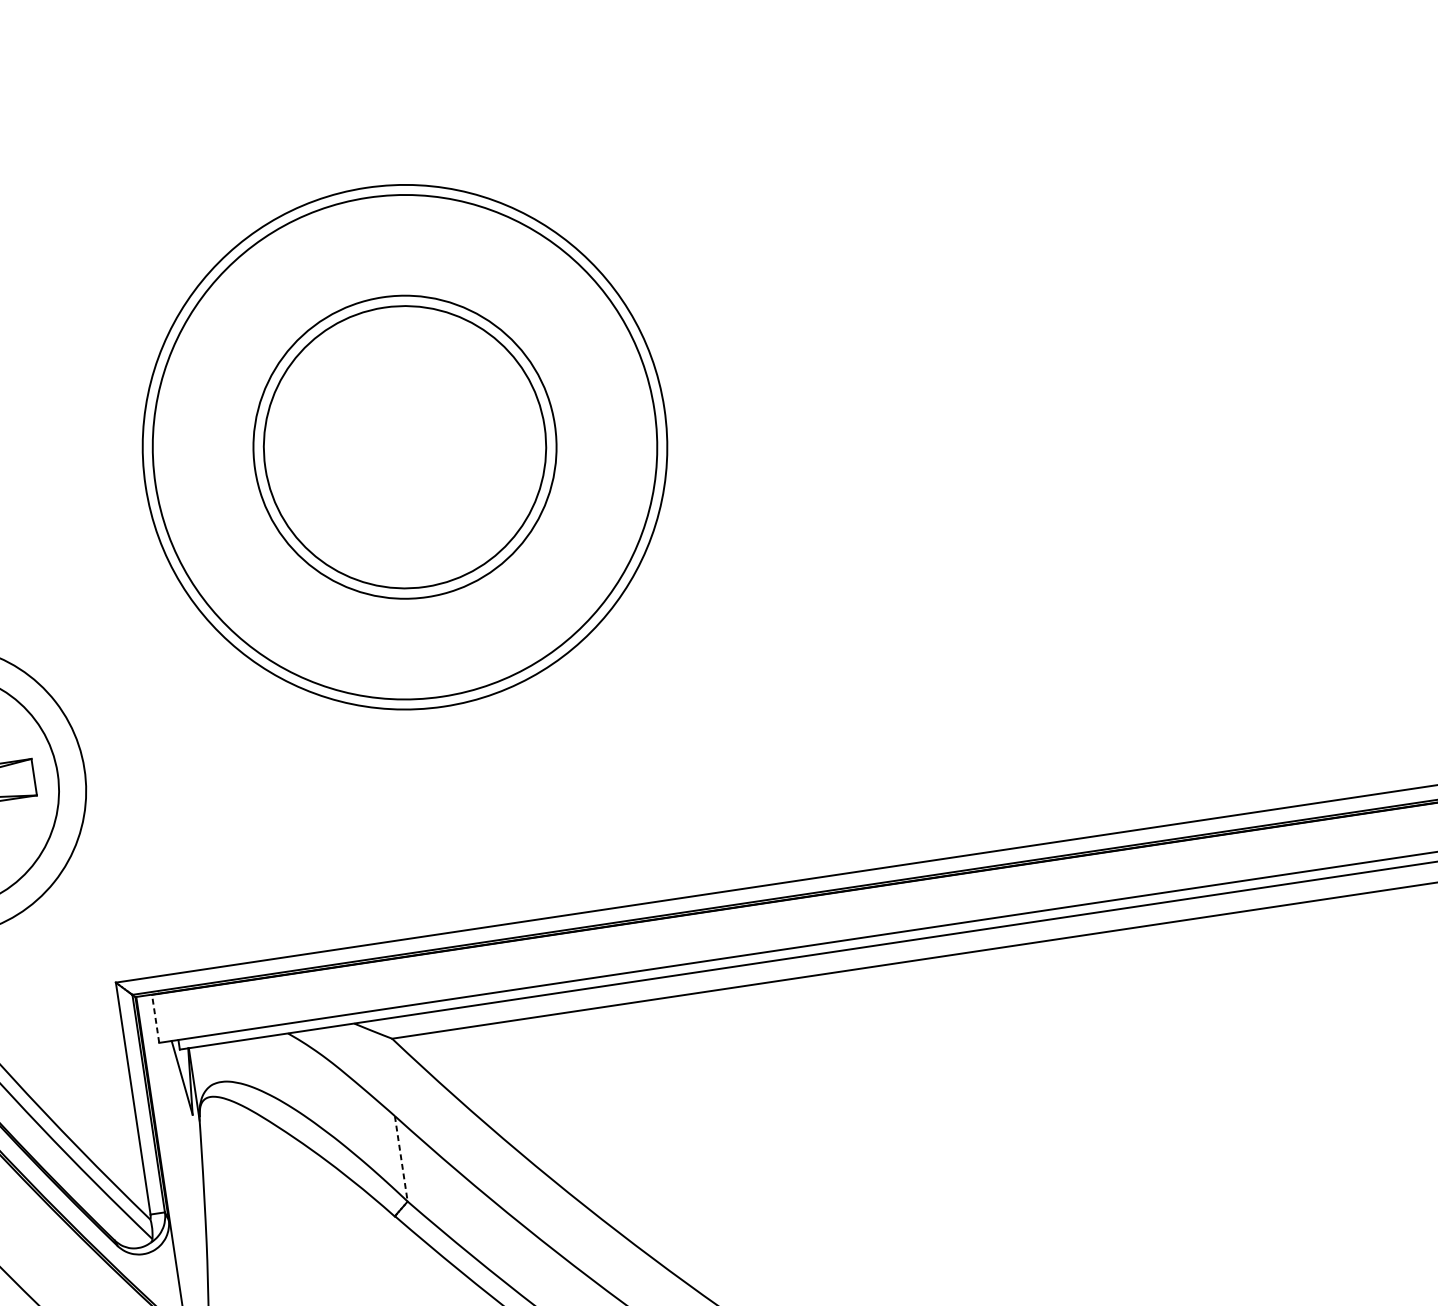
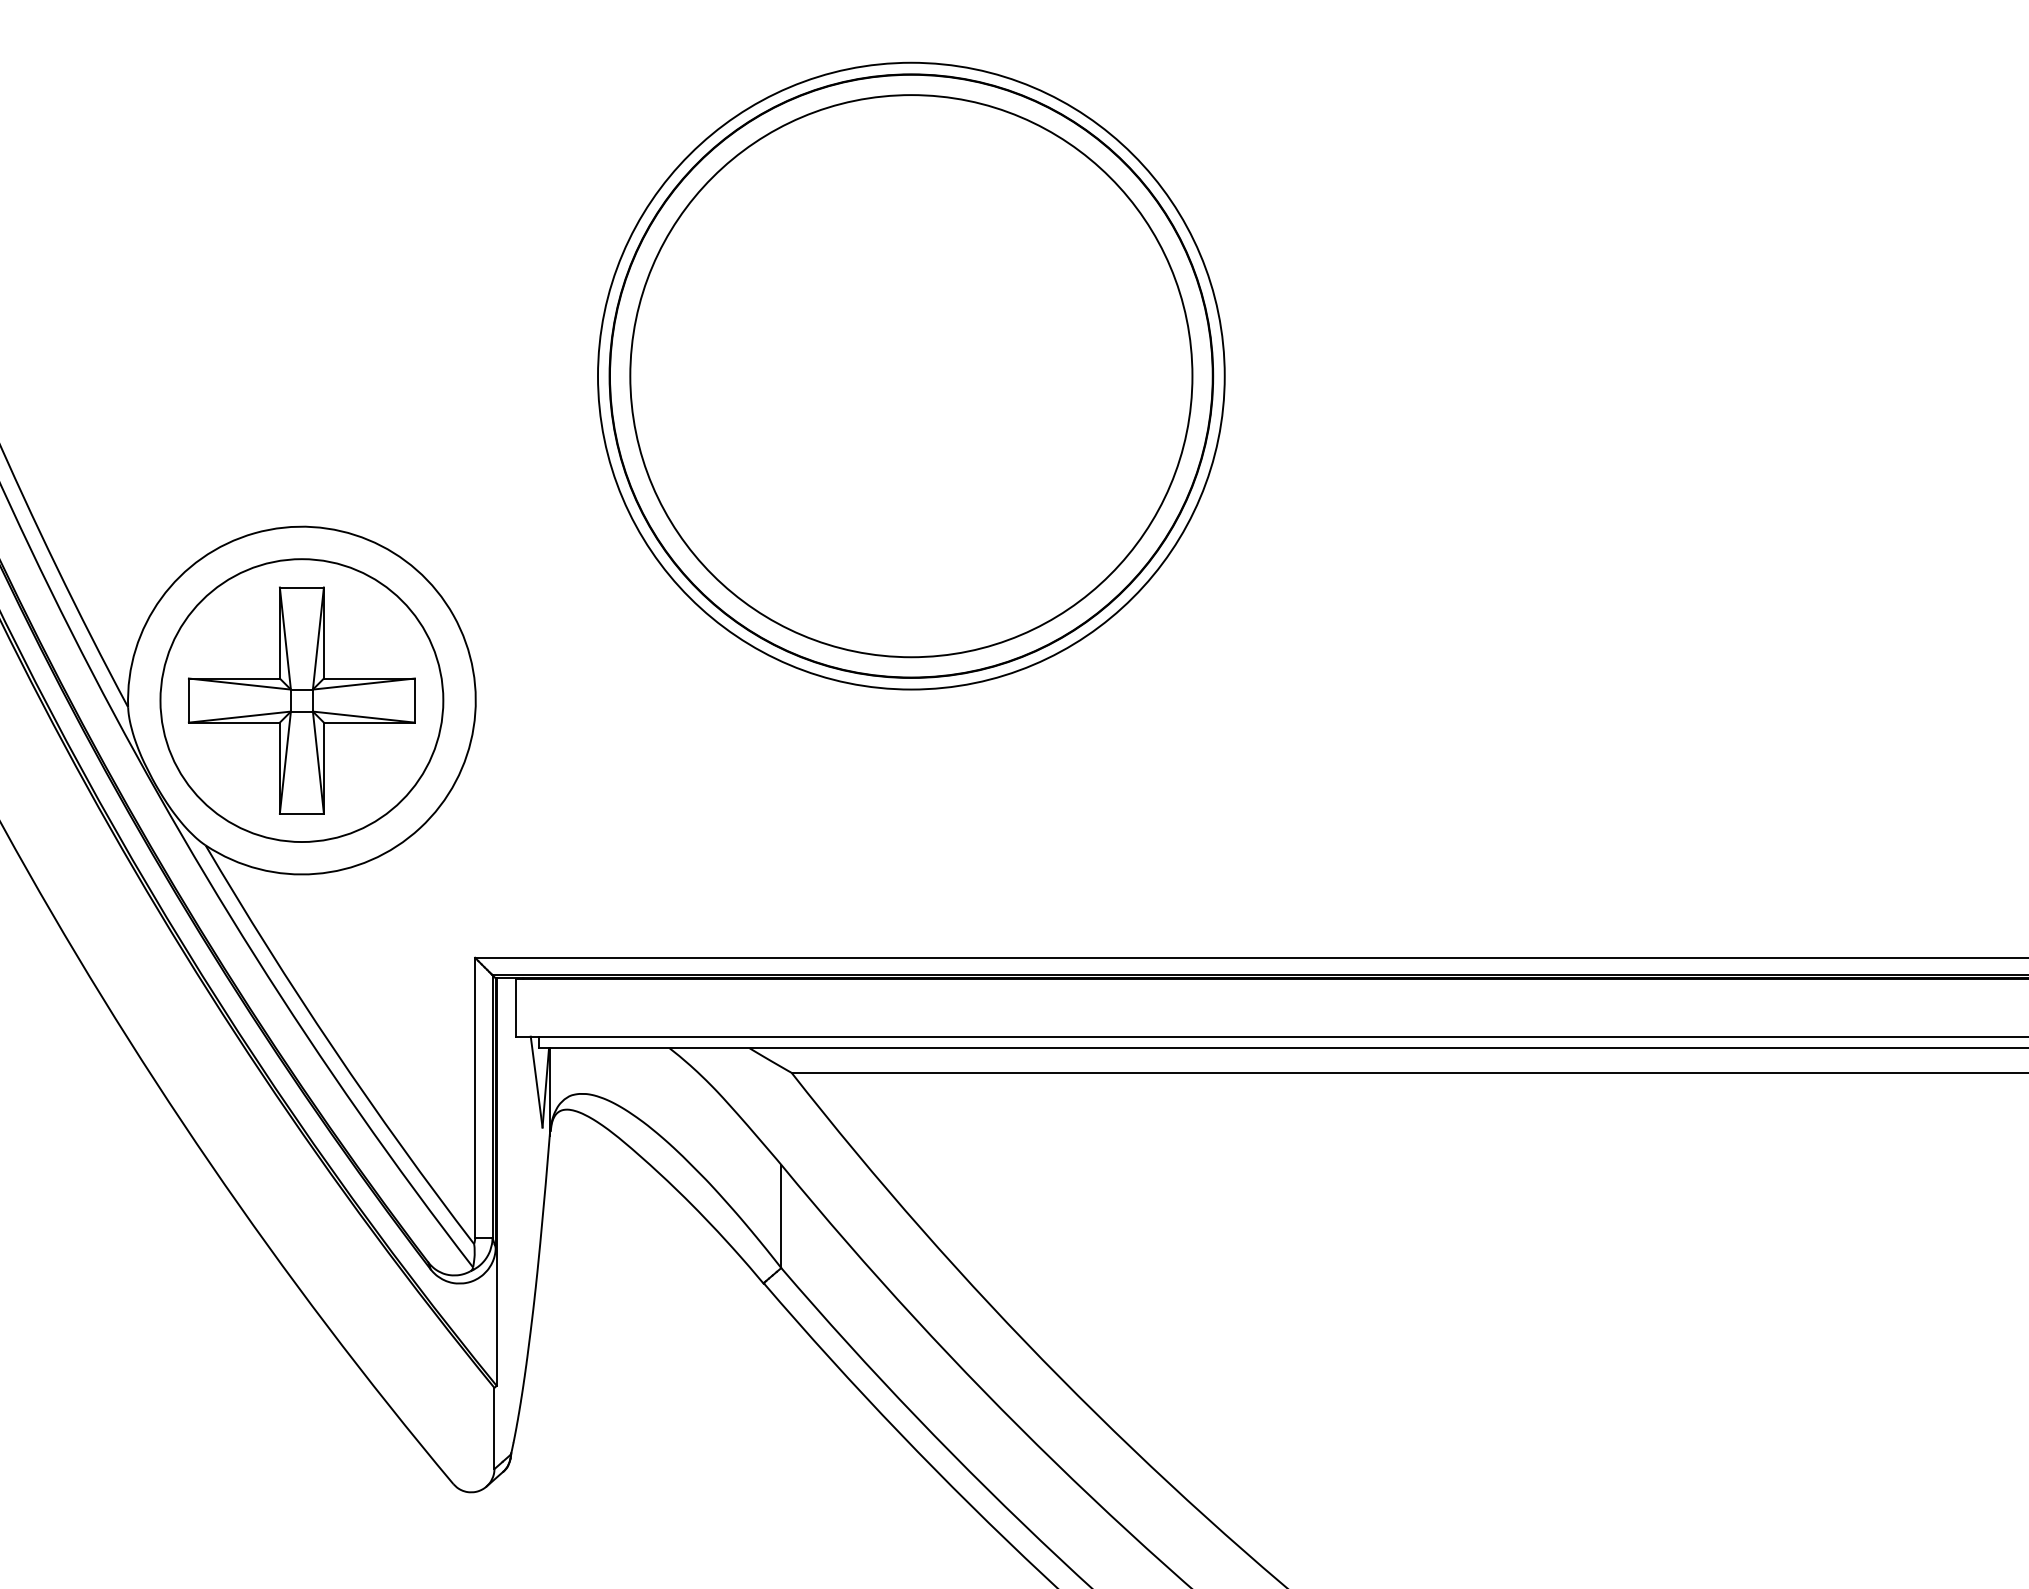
circle: (405, 446) -> (911, 375), size x1.67
circle: (405, 447) -> (911, 376), size x1.67
line: (155, 1018) -> (515, 1007), dashed -> solid
line: (401, 1158) -> (781, 1216), dashed -> solid

